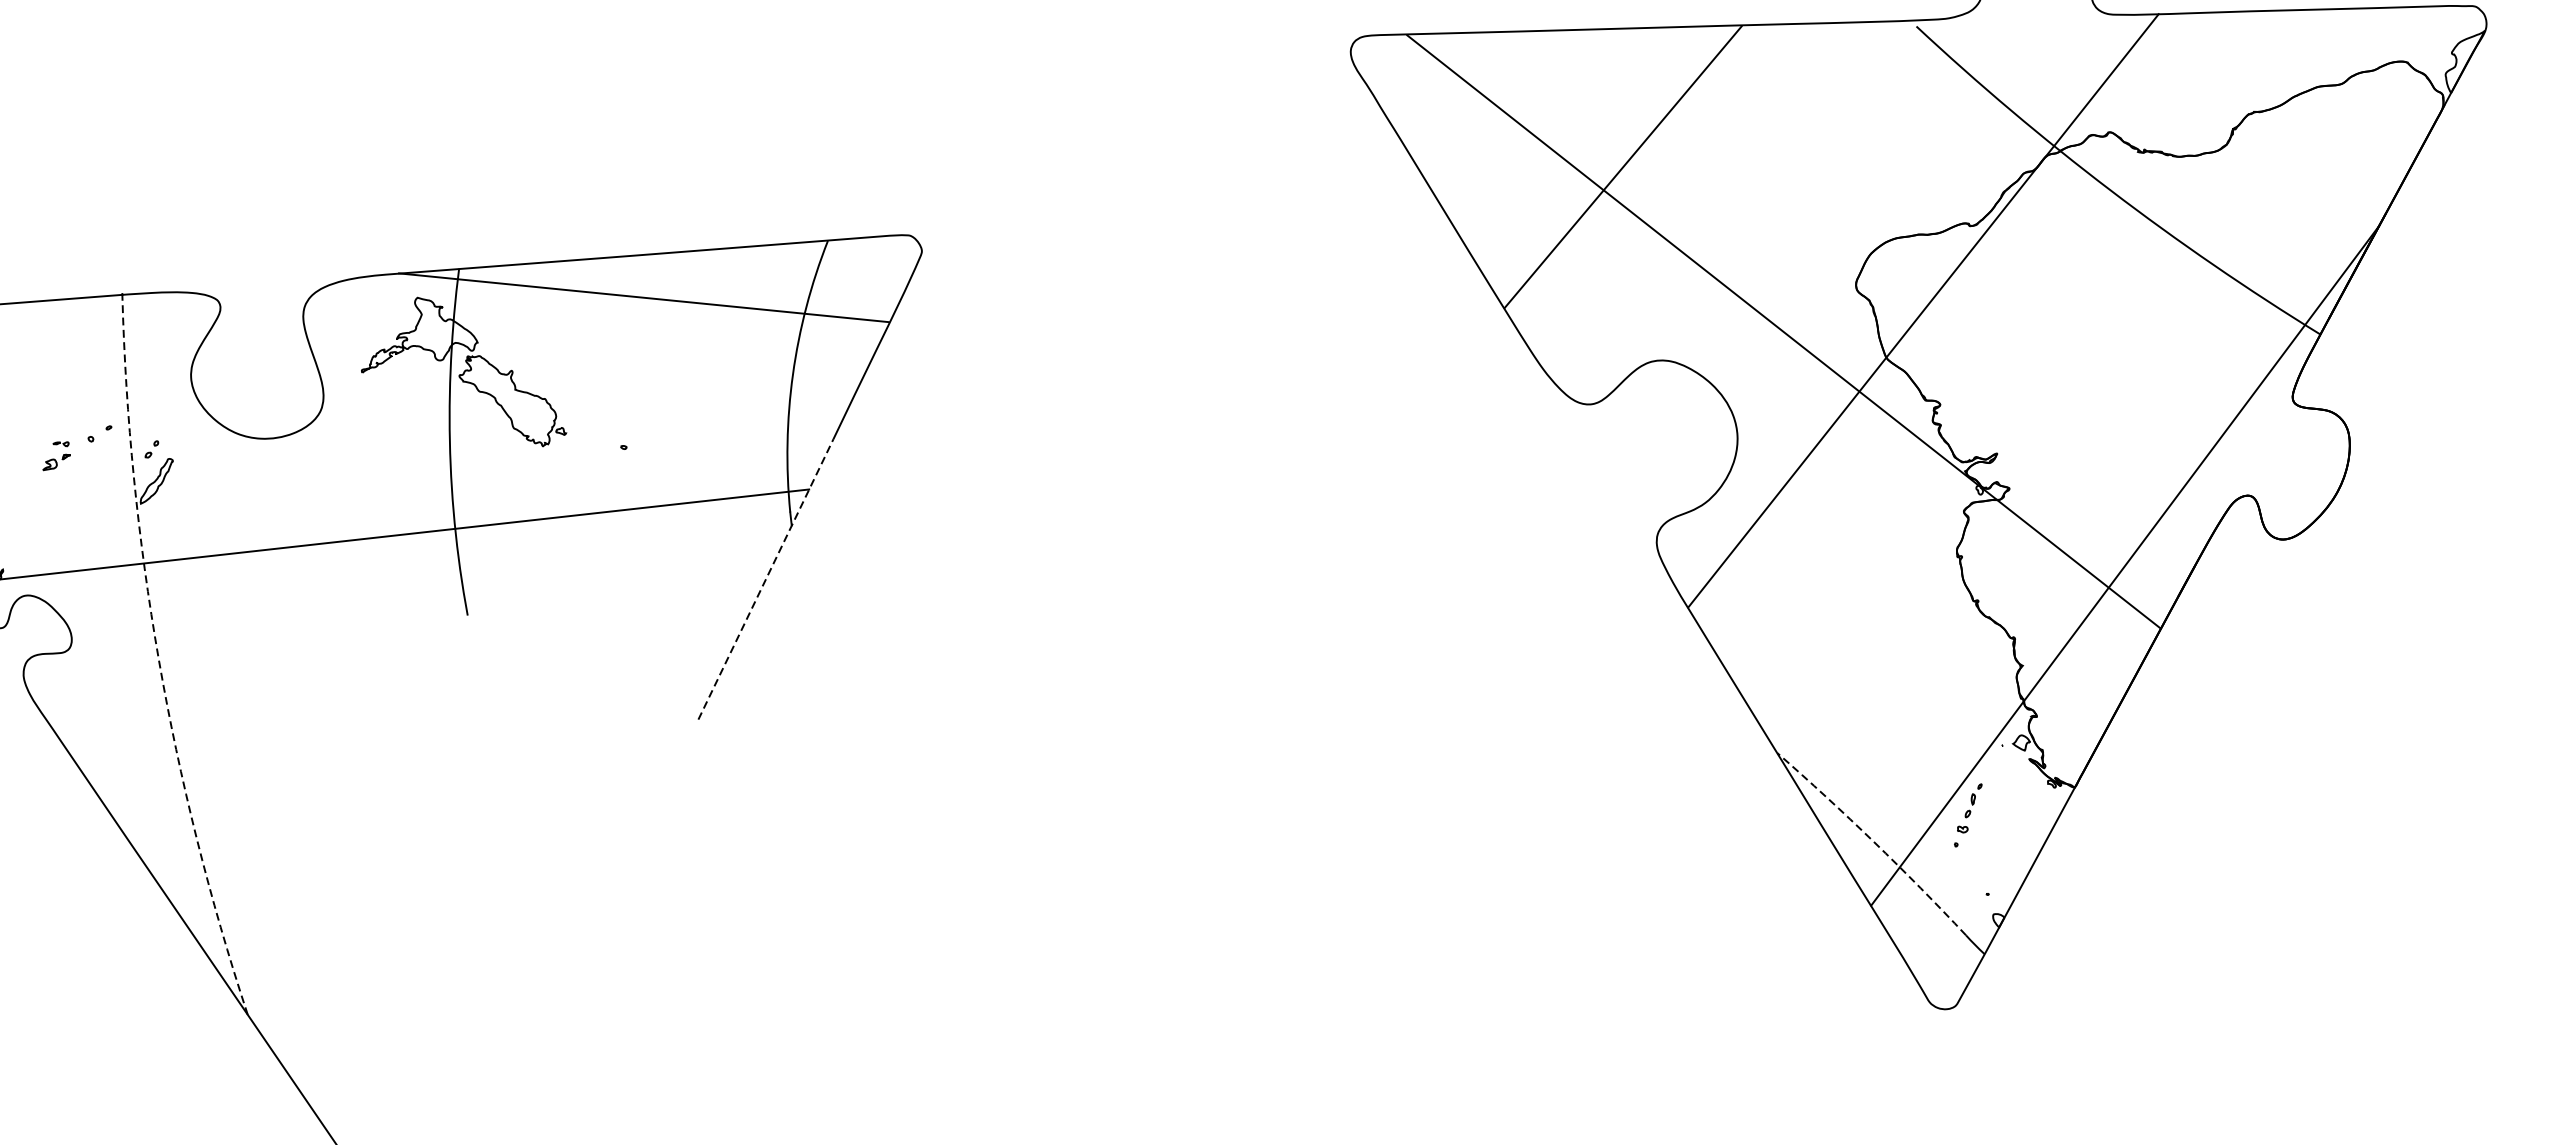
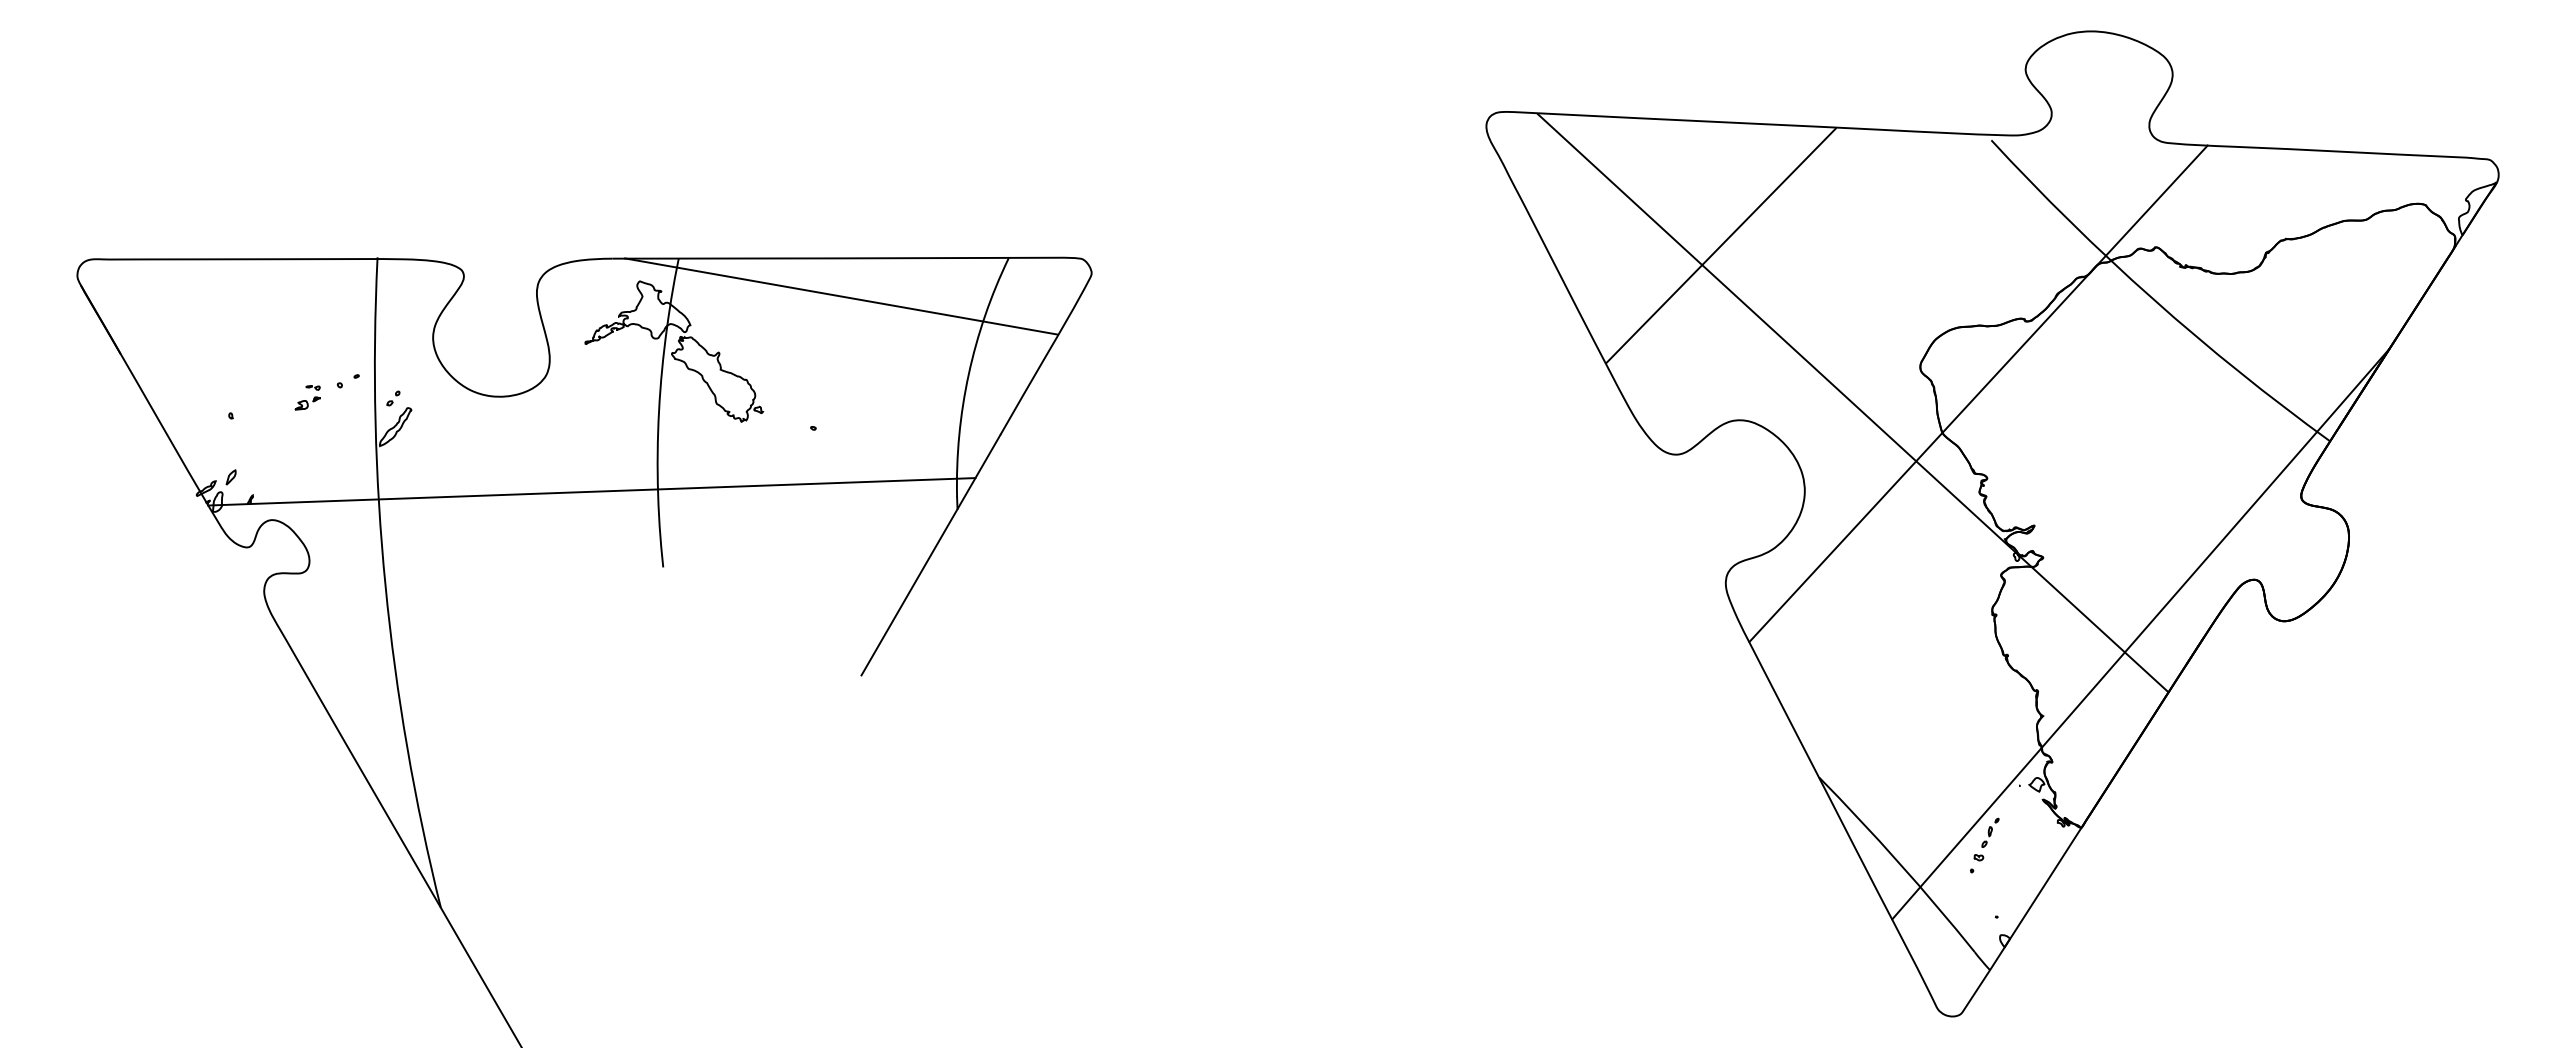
line: (765, 579) -> (930, 555), dashed -> solid
arc: (158, 659) -> (385, 585), dashed -> solid
arc: (1874, 841) -> (1899, 862), dashed -> solid

